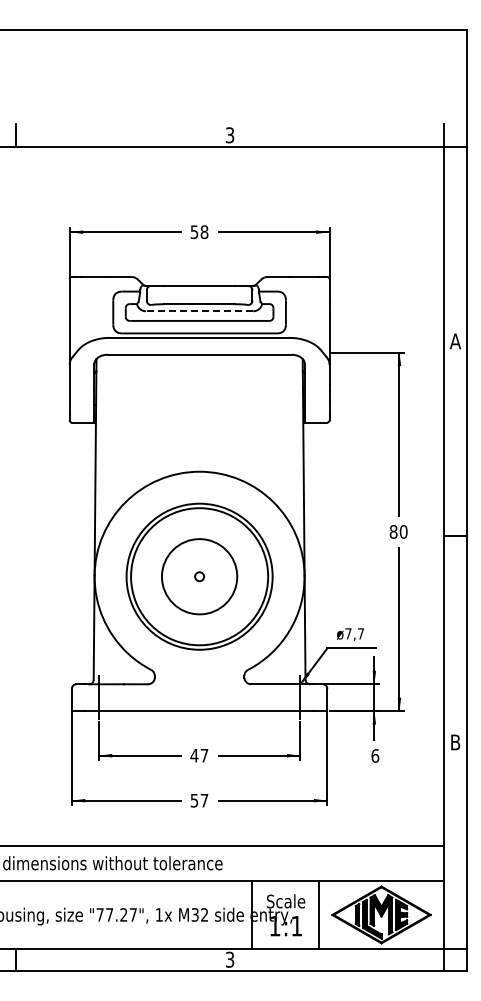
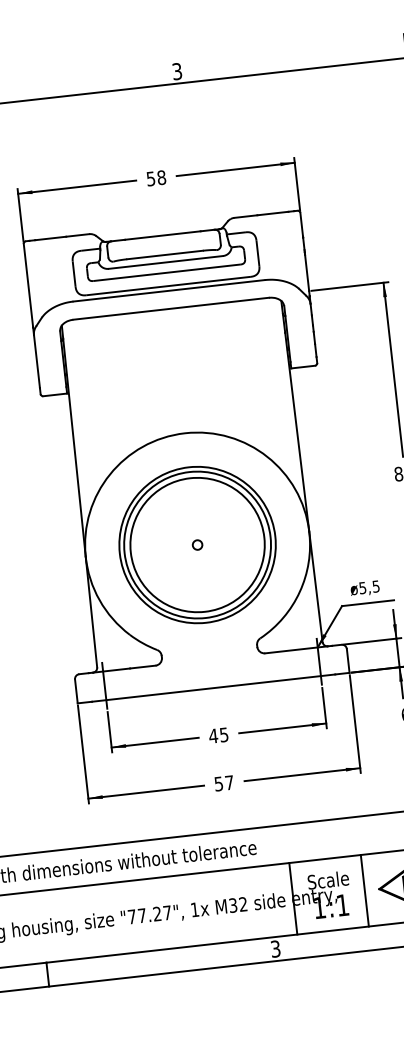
line: (199, 311) -> (165, 262), dashed -> solid
circle: (199, 576) -> (197, 544), size x1.67
text: (354, 633) -> (369, 586), ø7,7 -> ø5,5
text: (204, 755) -> (224, 734), 47 -> 45

